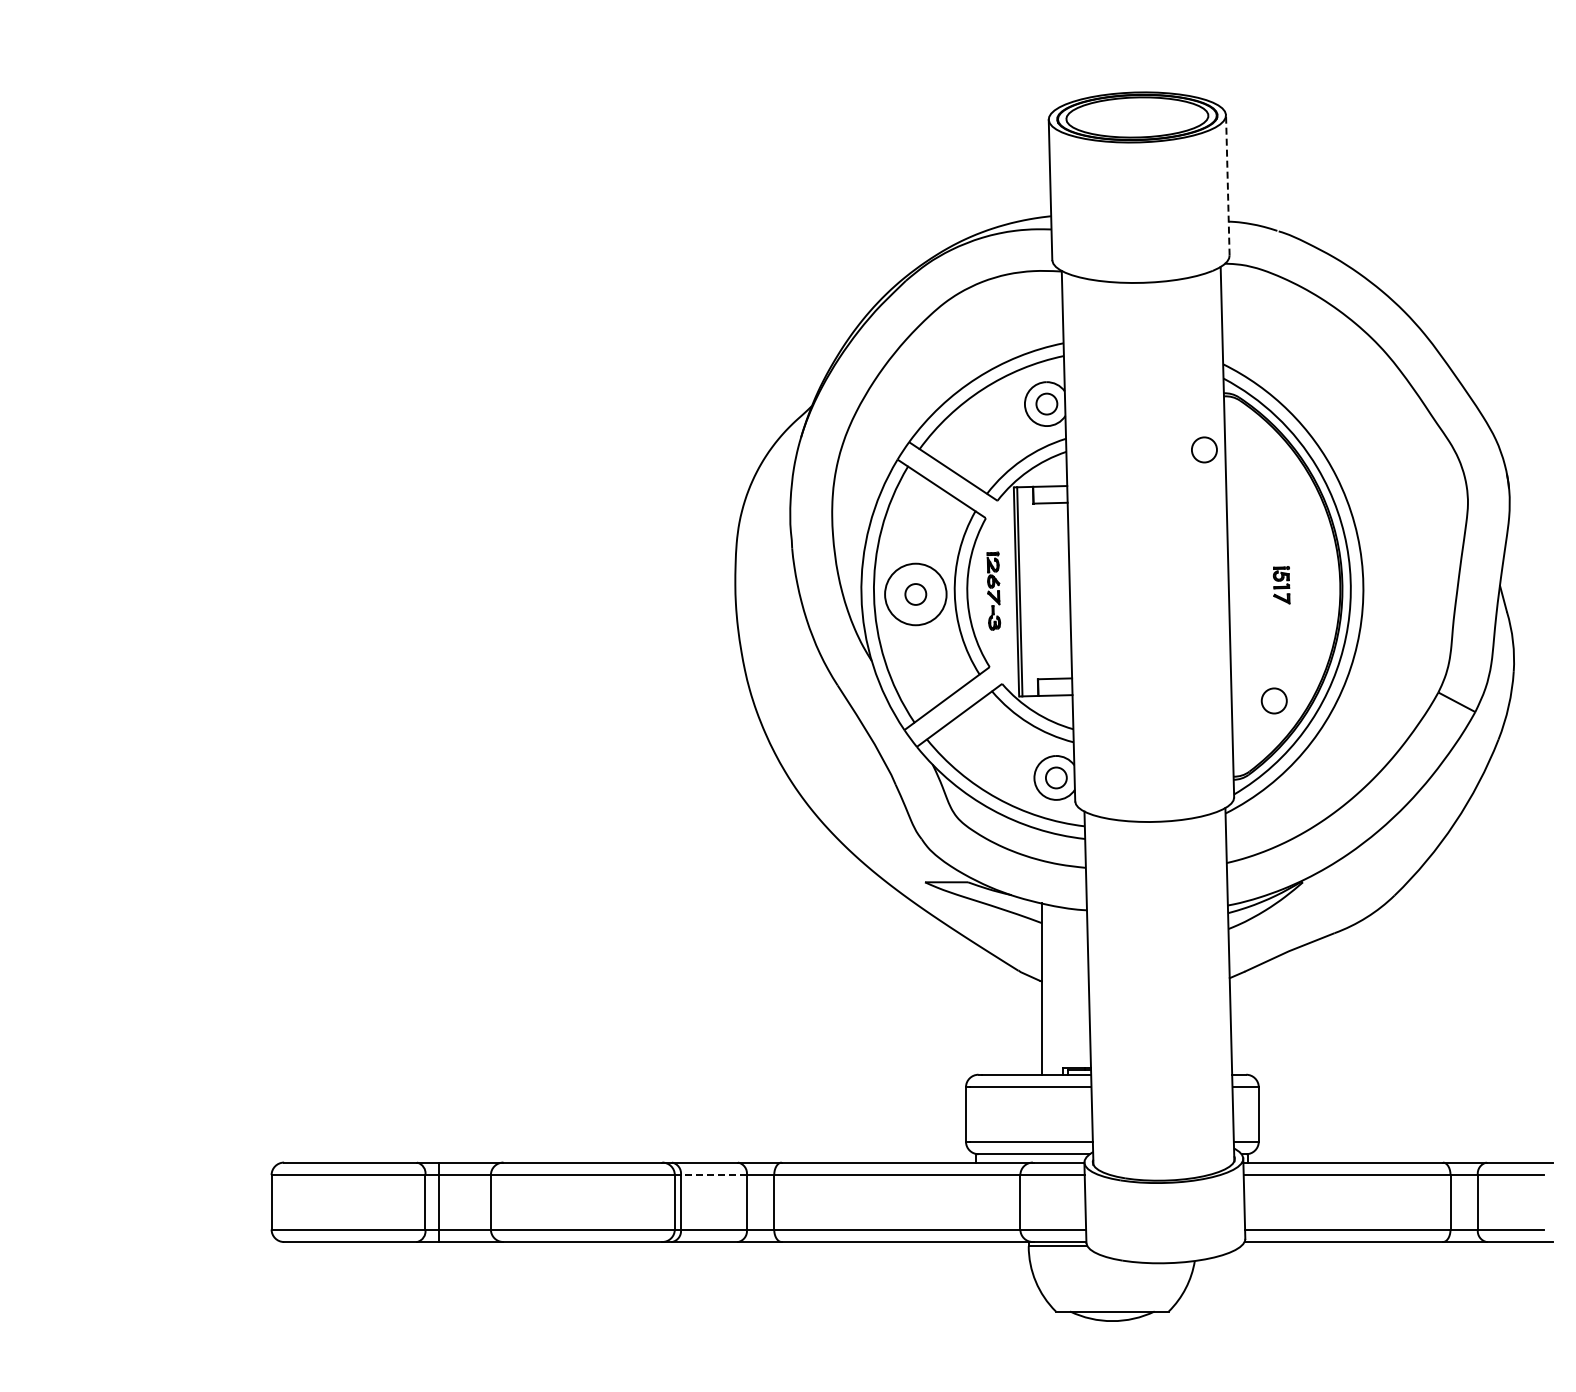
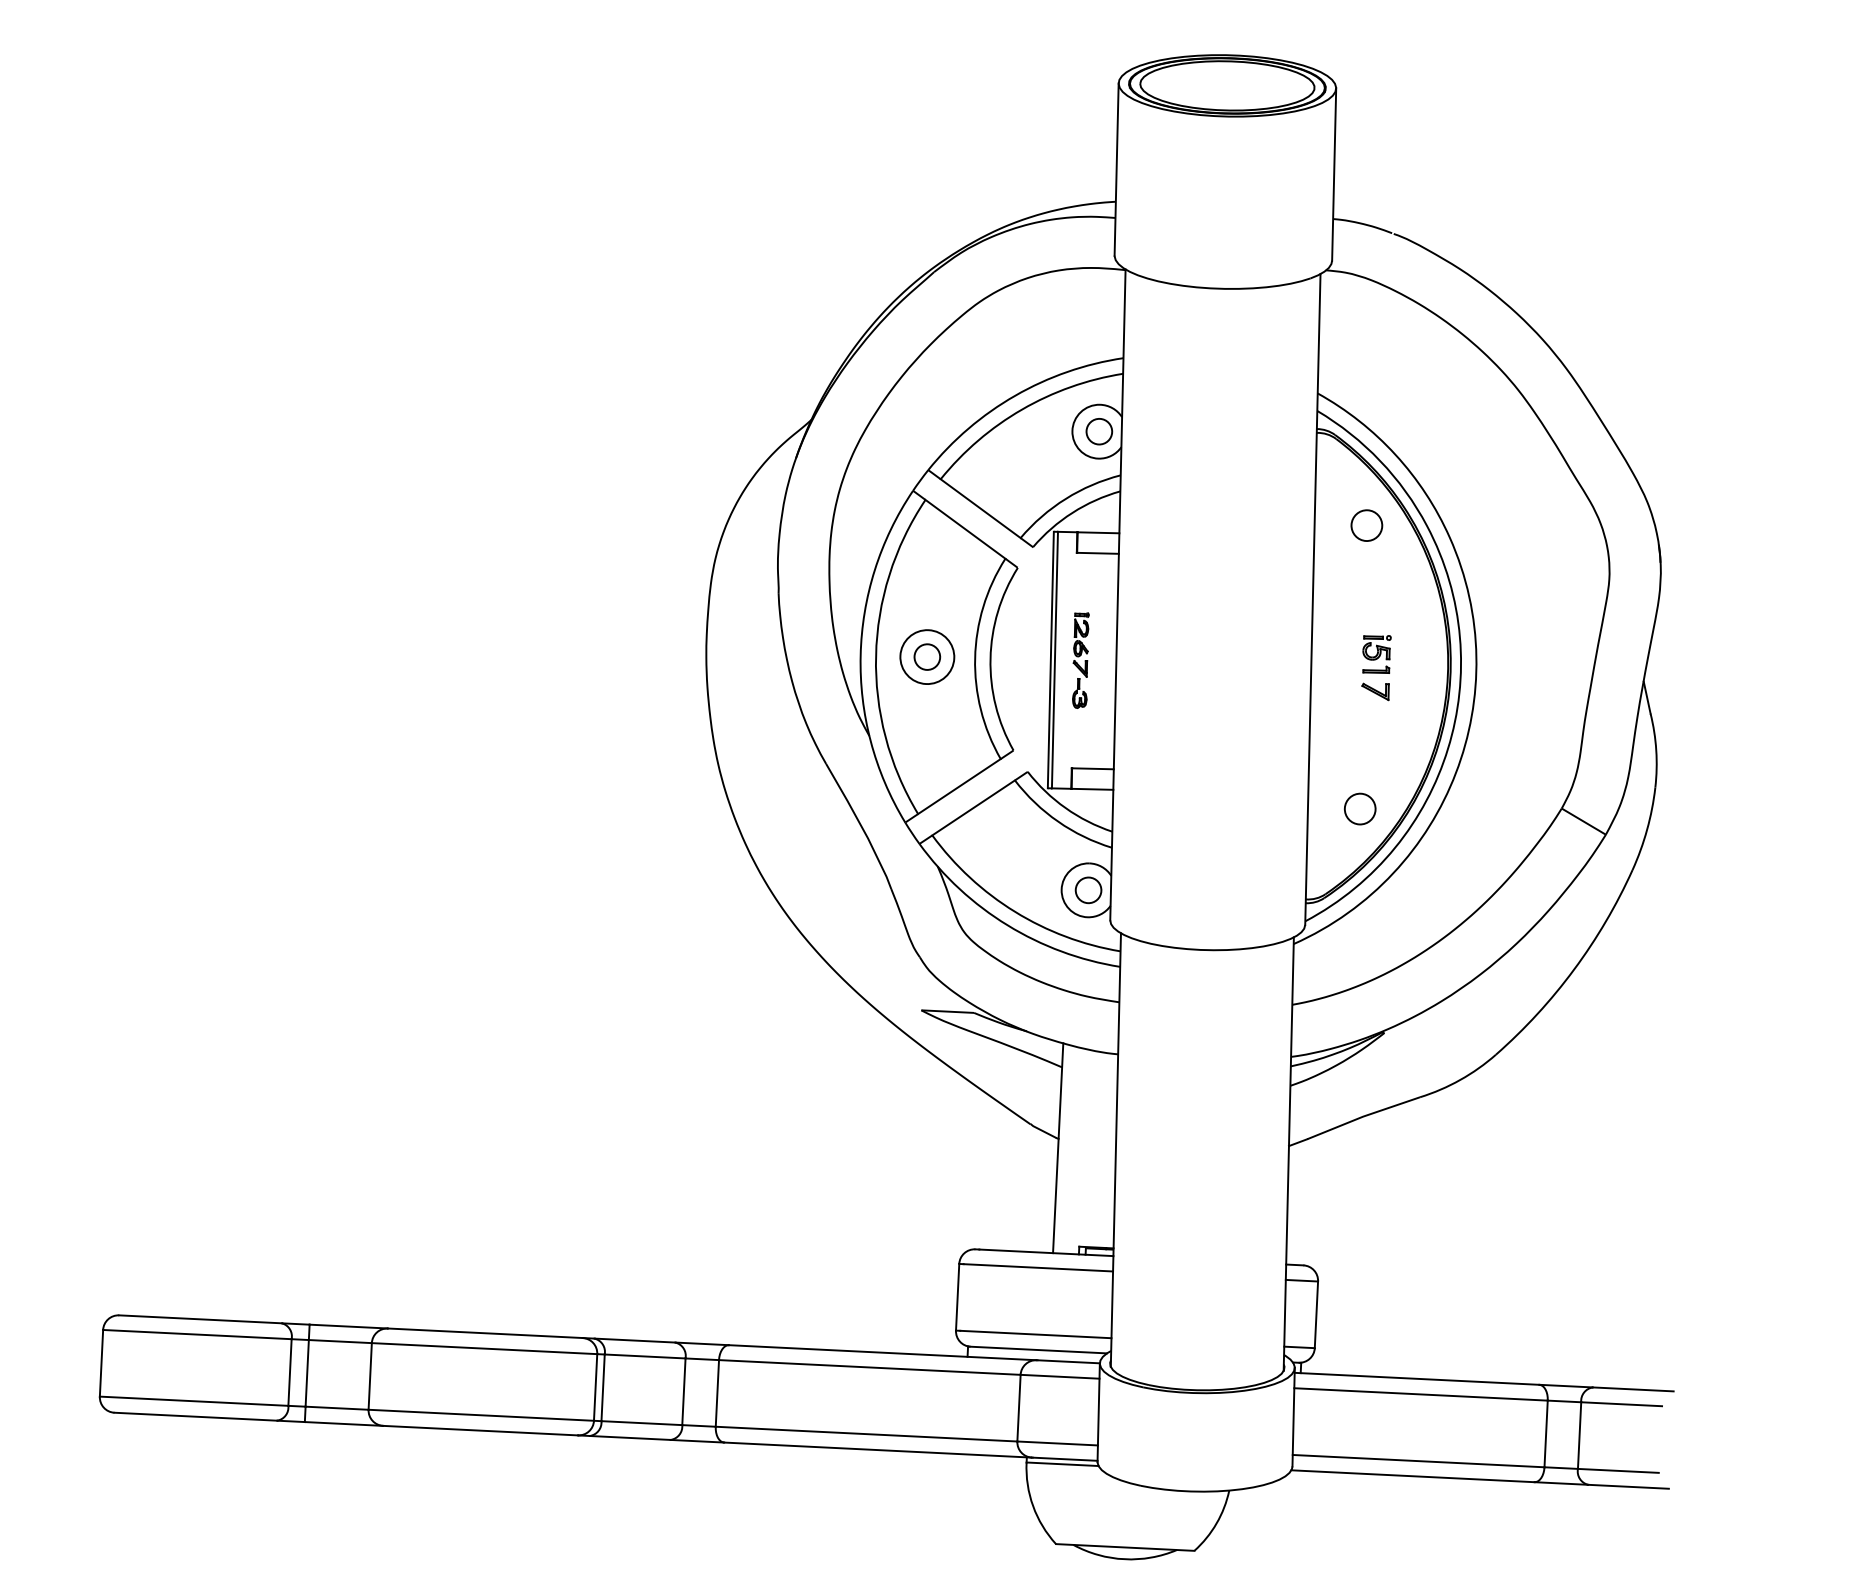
line: (1227, 184) -> (1333, 173), dashed -> solid
circle: (1204, 449) -> (1366, 525), moved
part: (1281, 585) -> (1375, 668), size x1.43
part: (993, 590) -> (1080, 659), moved
circle: (915, 594) -> (926, 657), size x0.71
line: (713, 1175) -> (644, 1356), dashed -> solid

